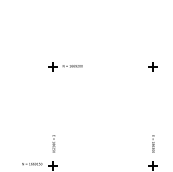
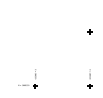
part: (66, 65) -> (42, 31), removed

